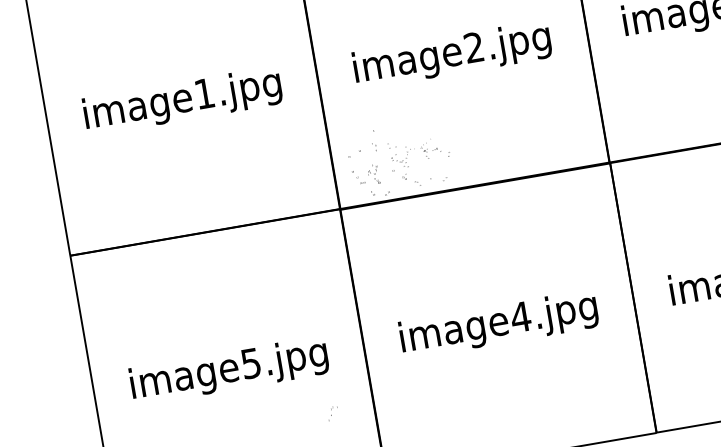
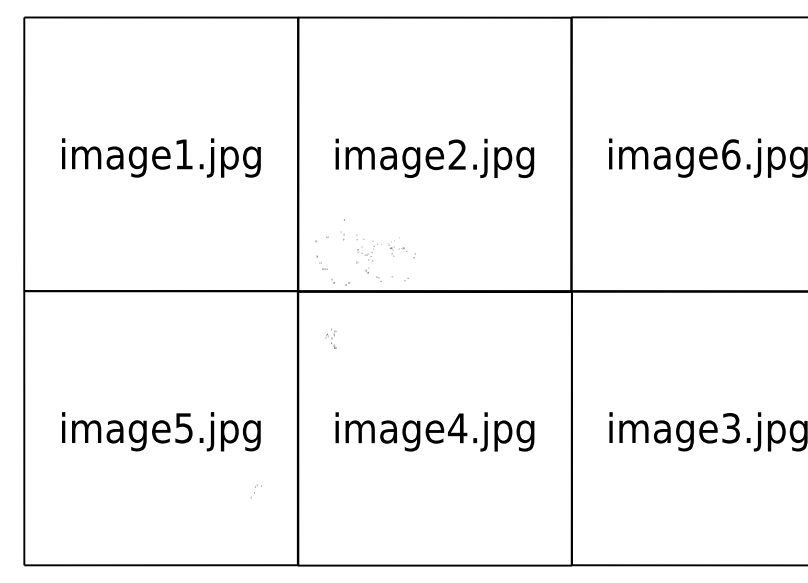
text: (373, 174) -> (330, 338), moved

